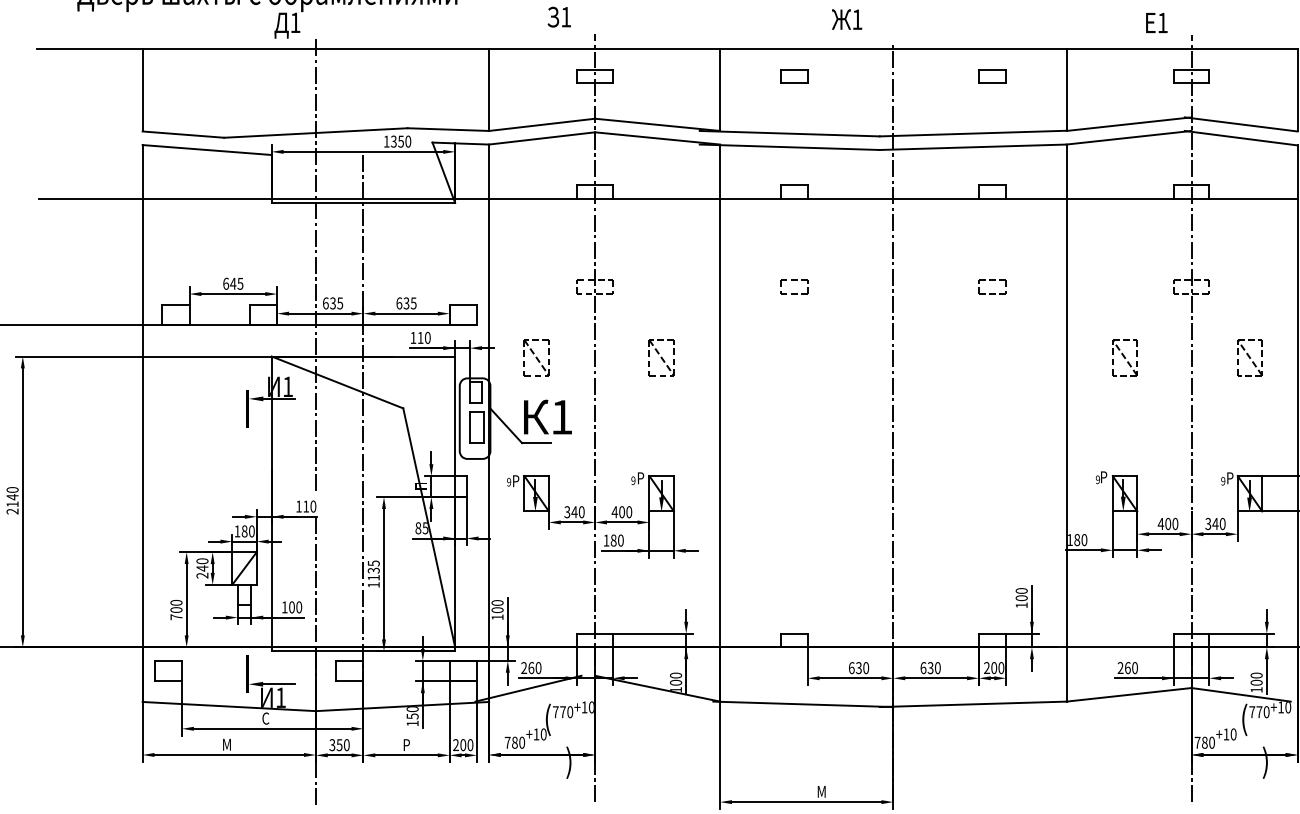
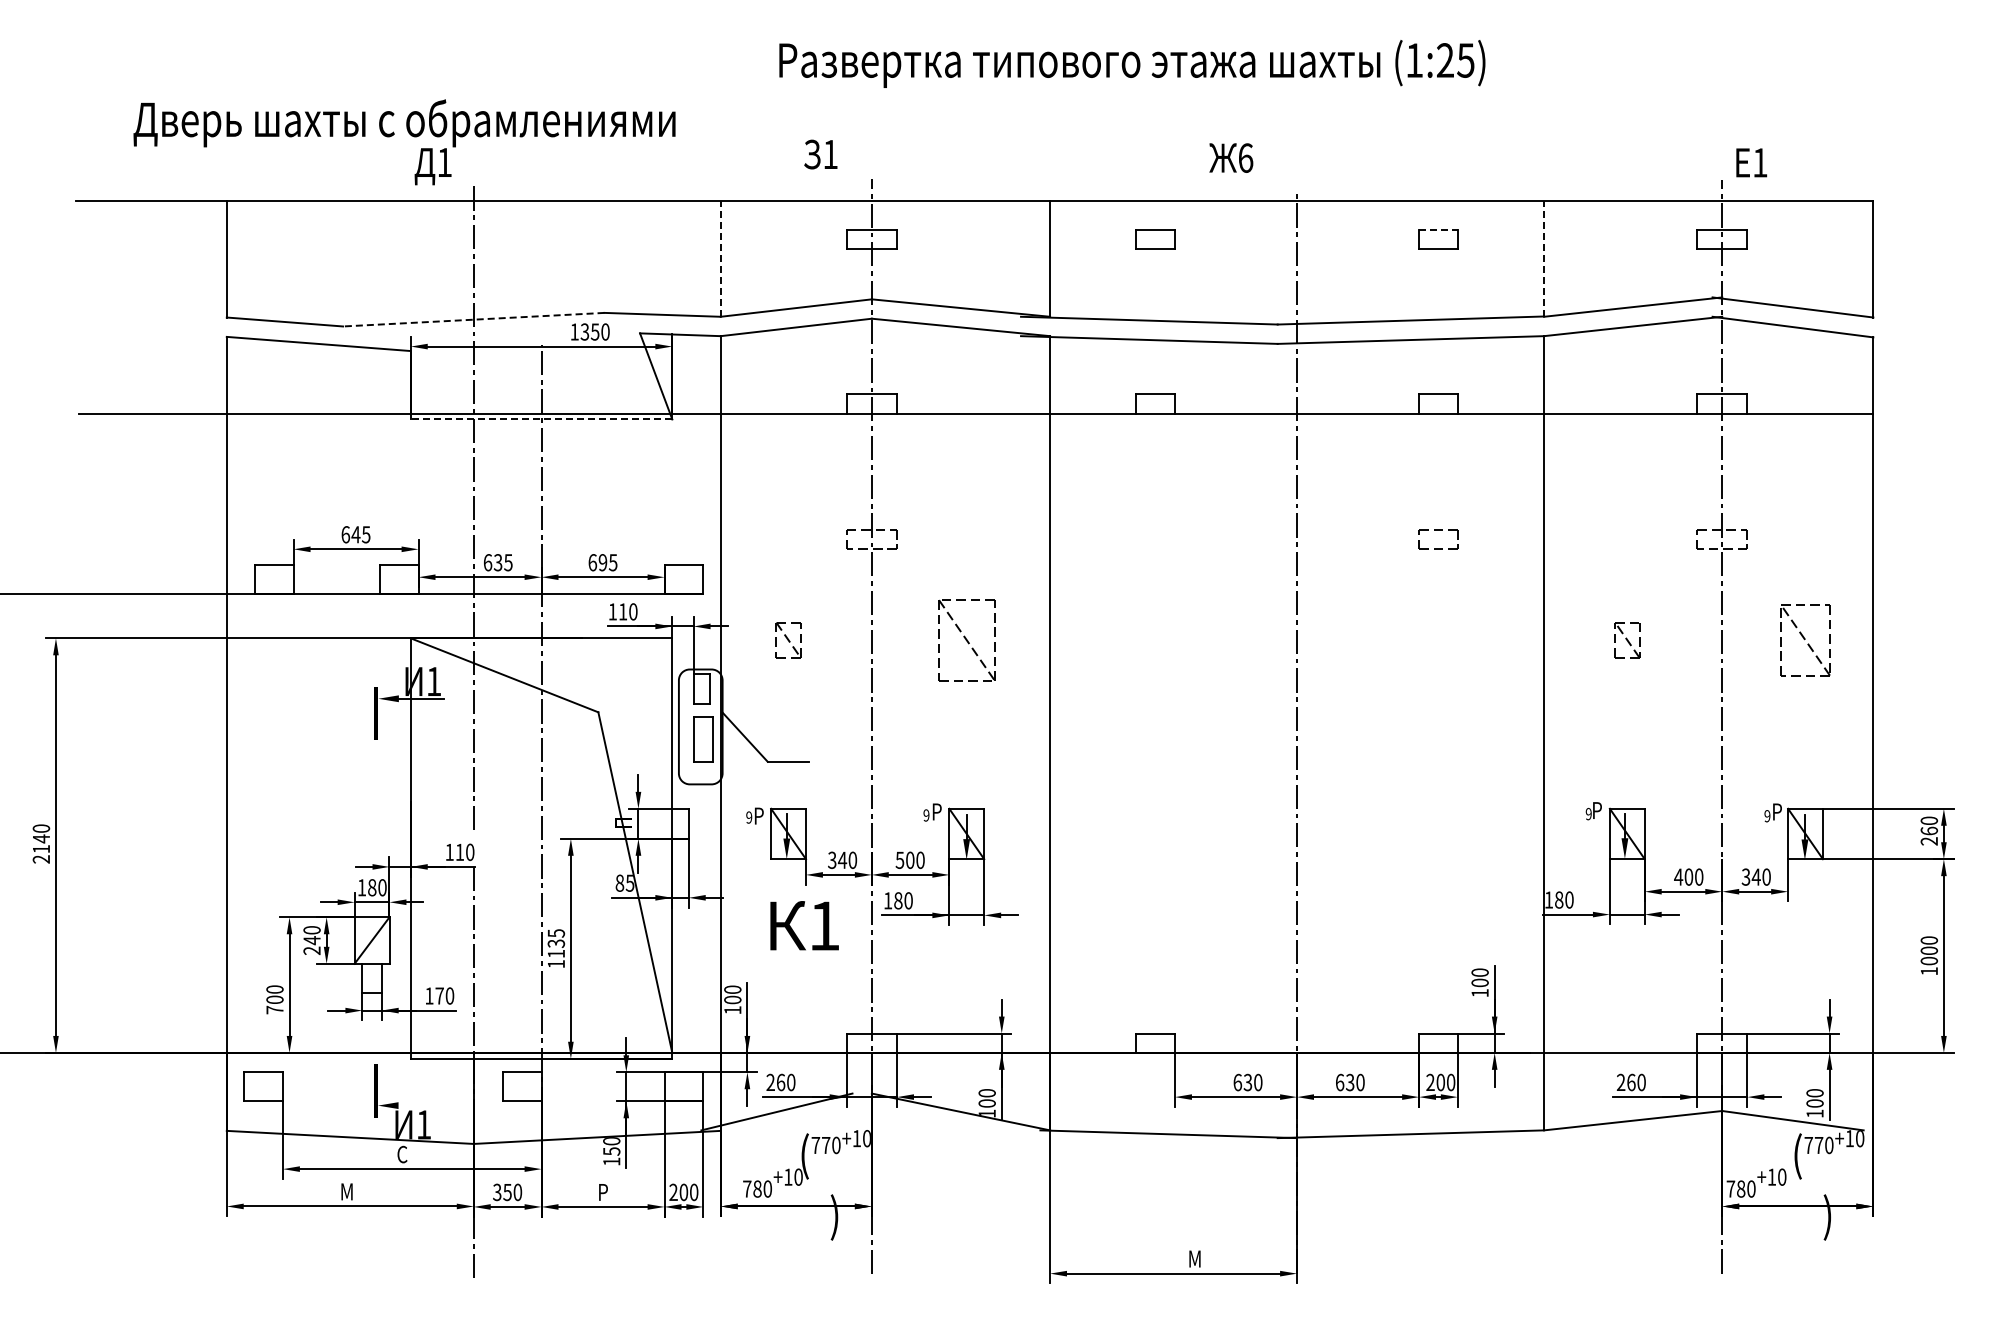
text: (857, 19) -> (1246, 157), 1 -> 6
text: (1156, 22) -> (1751, 162), moved
line: (992, 69) -> (1438, 229), solid -> dashed
line: (488, 90) -> (720, 258), solid -> dashed
line: (1066, 90) -> (1544, 258), solid -> dashed
line: (315, 132) -> (473, 319), solid -> dashed
line: (363, 203) -> (541, 419), solid -> dashed
part: (794, 280) -> (1155, 530), removed
text: (406, 303) -> (602, 562), 635 -> 695
part: (536, 357) -> (788, 639), size x0.7
part: (661, 357) -> (966, 639), size x1.6
part: (1125, 357) -> (1627, 639), size x0.7
part: (1249, 357) -> (1805, 639), size x1.4
text: (547, 416) -> (804, 925), moved
text: (614, 512) -> (899, 860), 400 -> 500
text: (291, 607) -> (439, 995), 100 -> 170
line: (278, 684) -> (420, 1105), removed

